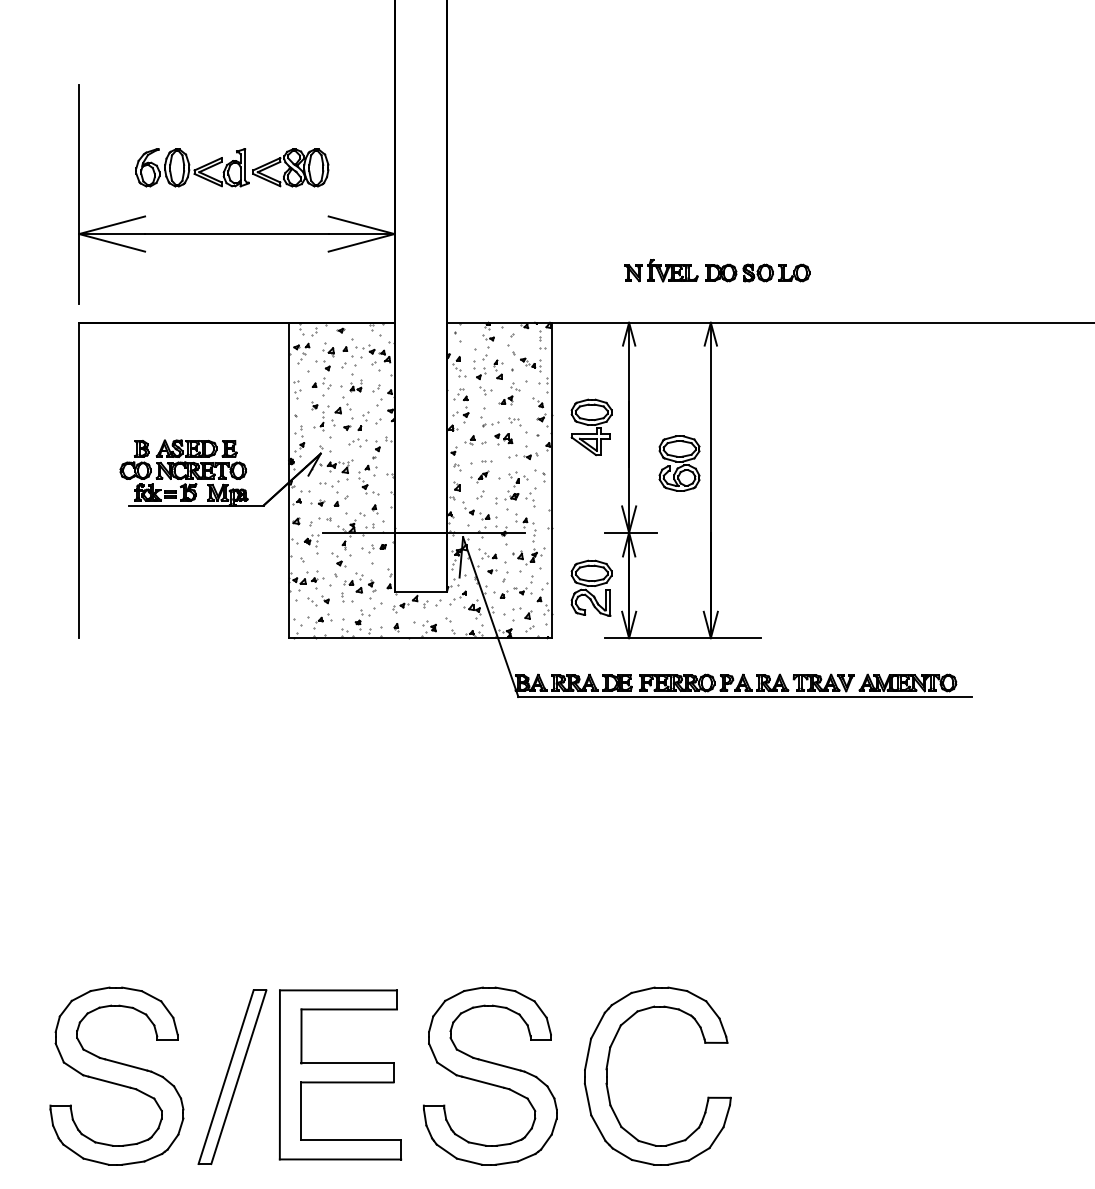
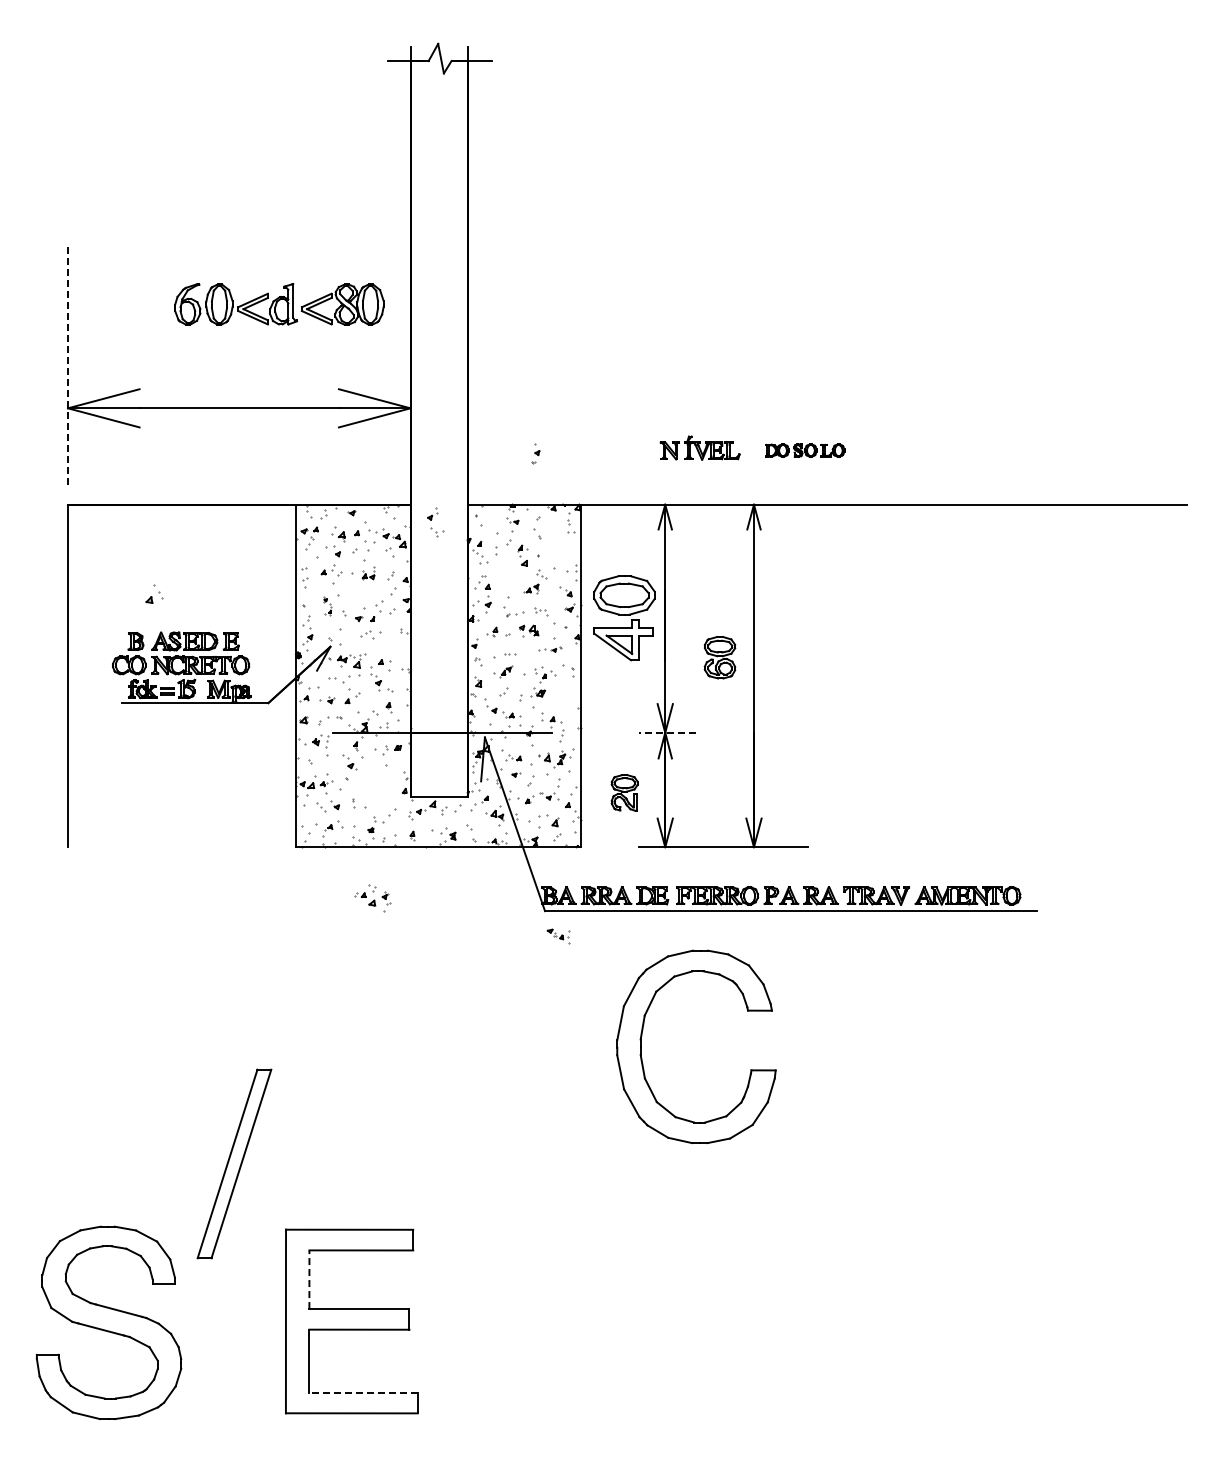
part: (232, 167) -> (279, 304), moved
line: (79, 193) -> (68, 364), solid -> dashed
part: (758, 272) -> (805, 450), size x0.7
part: (530, 364) -> (558, 936), moved
part: (483, 381) -> (435, 522), moved
part: (342, 404) -> (154, 593), moved
part: (318, 416) -> (327, 606), size x0.6
part: (591, 427) -> (624, 618), size x1.4
part: (376, 449) -> (535, 453), moved
part: (523, 456) -> (550, 649), size x0.7
part: (679, 463) -> (719, 657), size x0.7
part: (530, 496) -> (558, 693), removed
line: (631, 532) -> (667, 732), solid -> dashed
part: (359, 585) -> (372, 898), moved
part: (591, 587) -> (624, 792), size x0.6
line: (301, 1036) -> (309, 1279), solid -> dashed
part: (608, 1066) -> (642, 1036), moved
part: (490, 1075) -> (514, 1322), removed
part: (232, 1076) -> (234, 1163), moved
line: (351, 1140) -> (363, 1392), solid -> dashed

